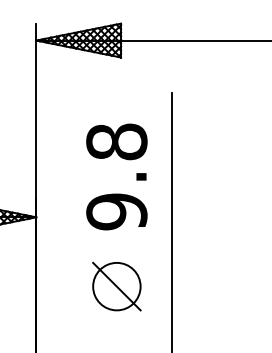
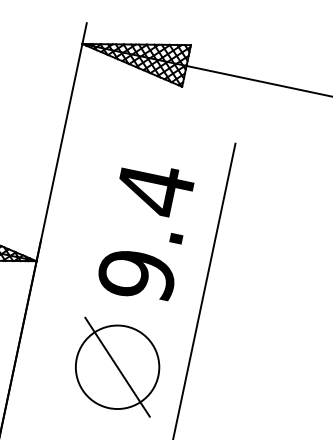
text: (116, 141) -> (154, 188), 9.8 -> 9.4
part: (116, 286) -> (117, 366), size x1.4

